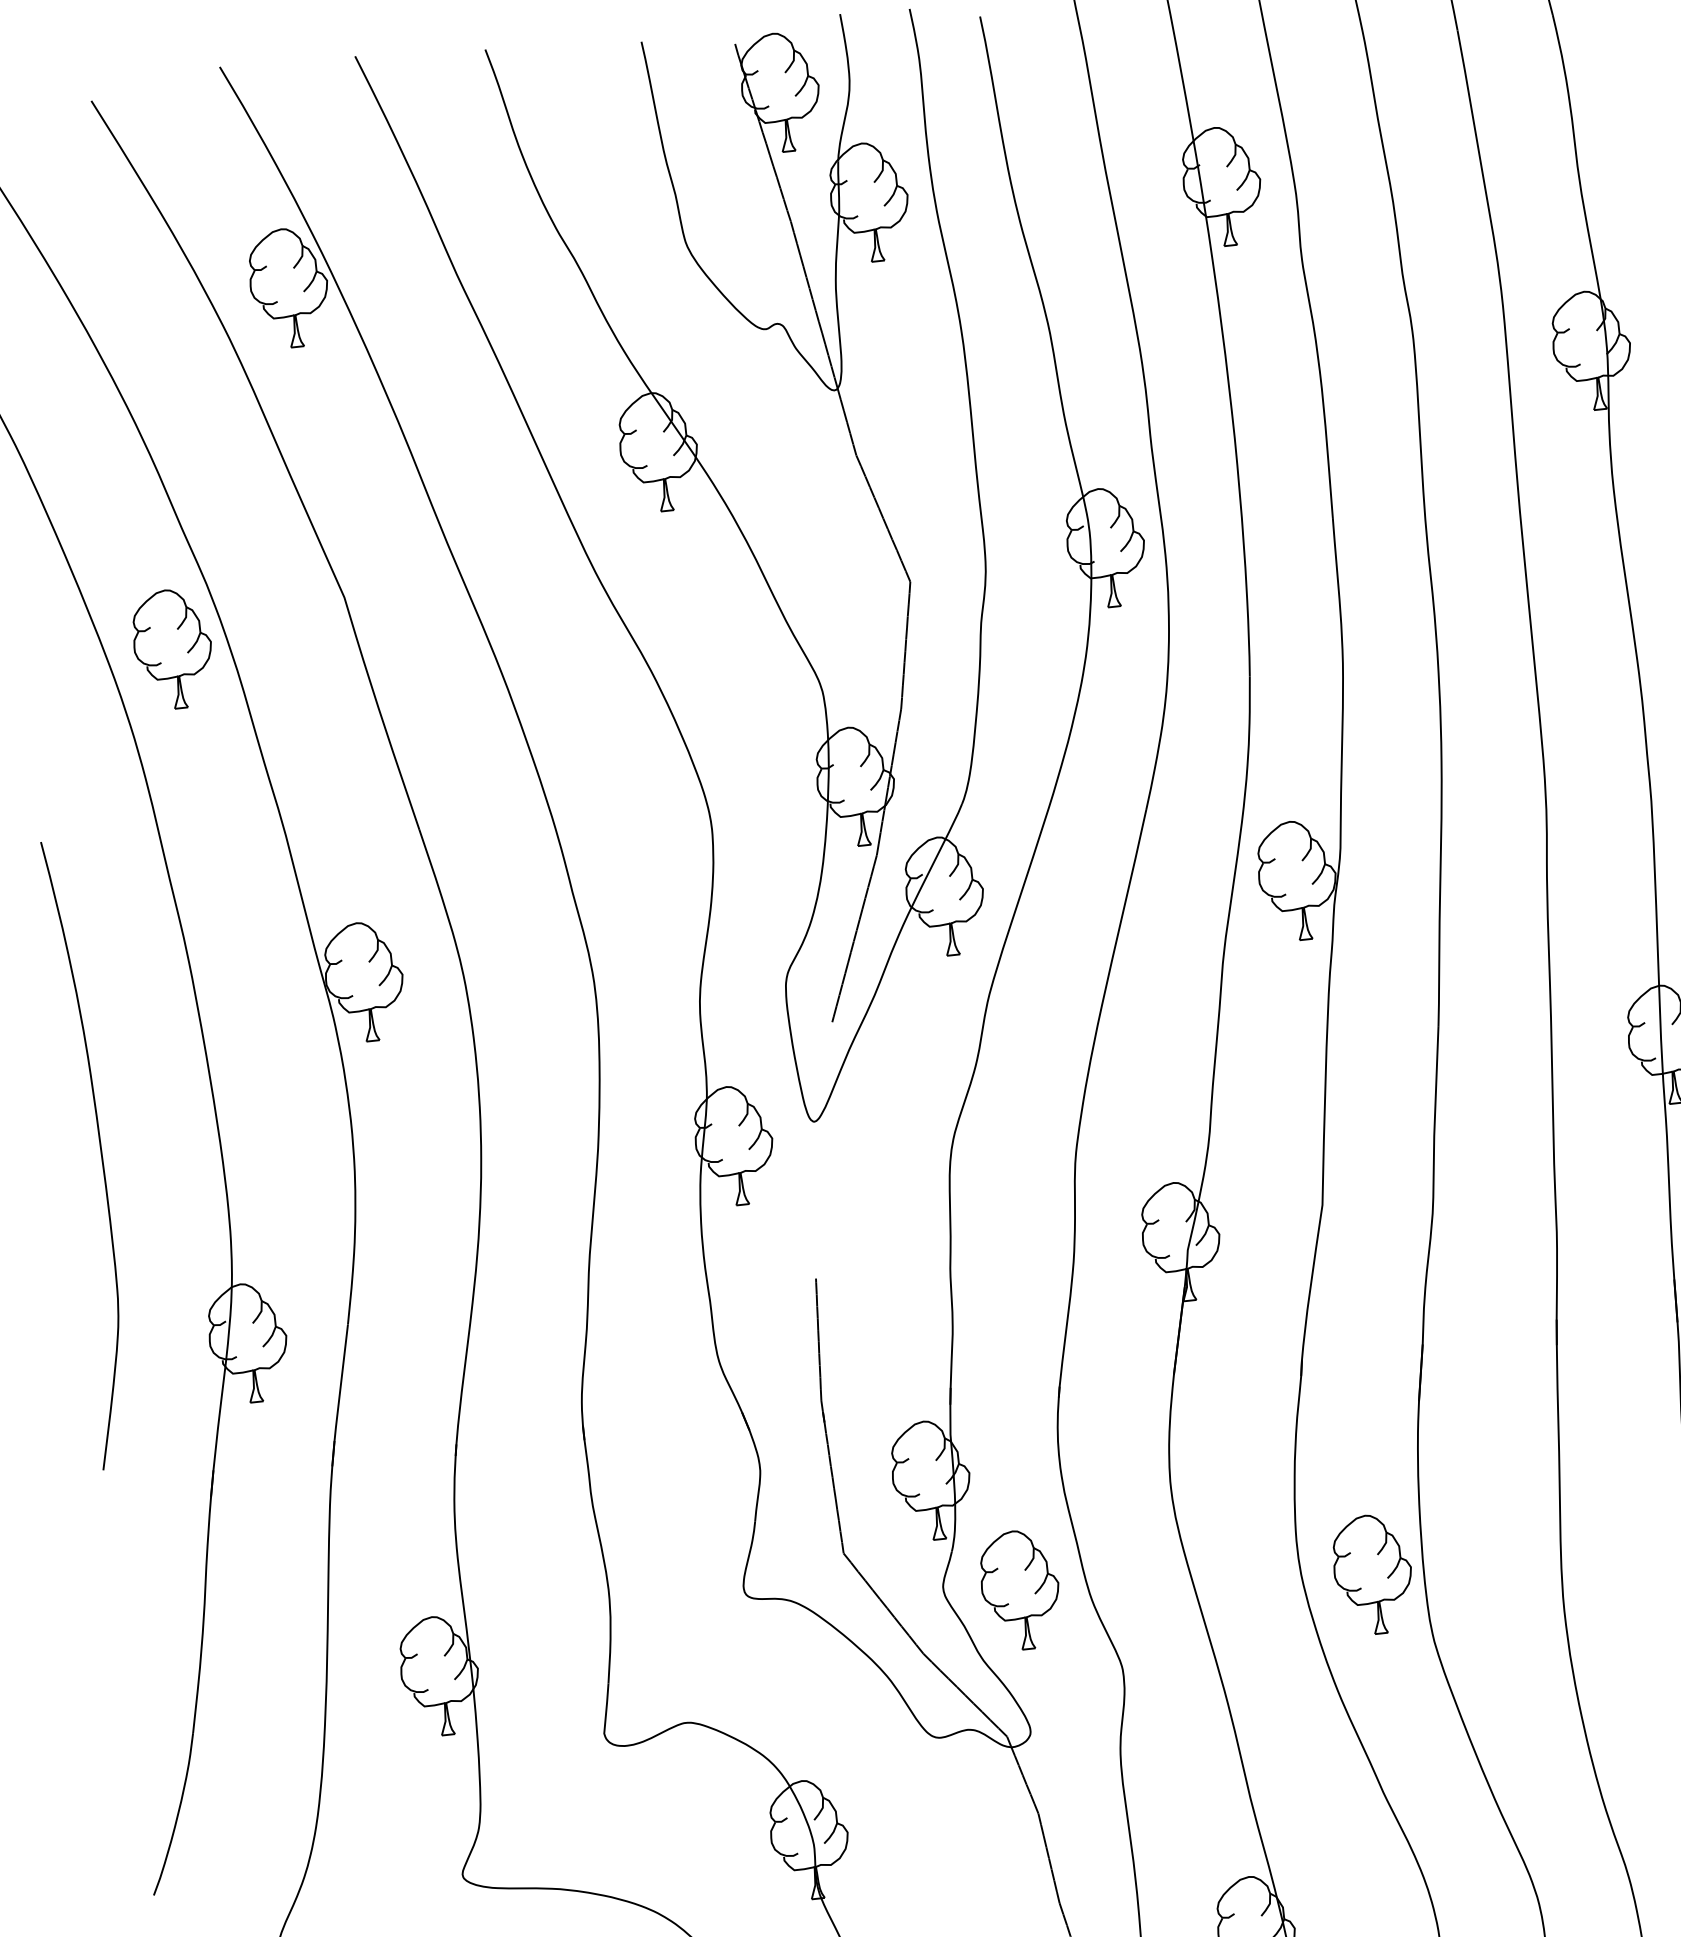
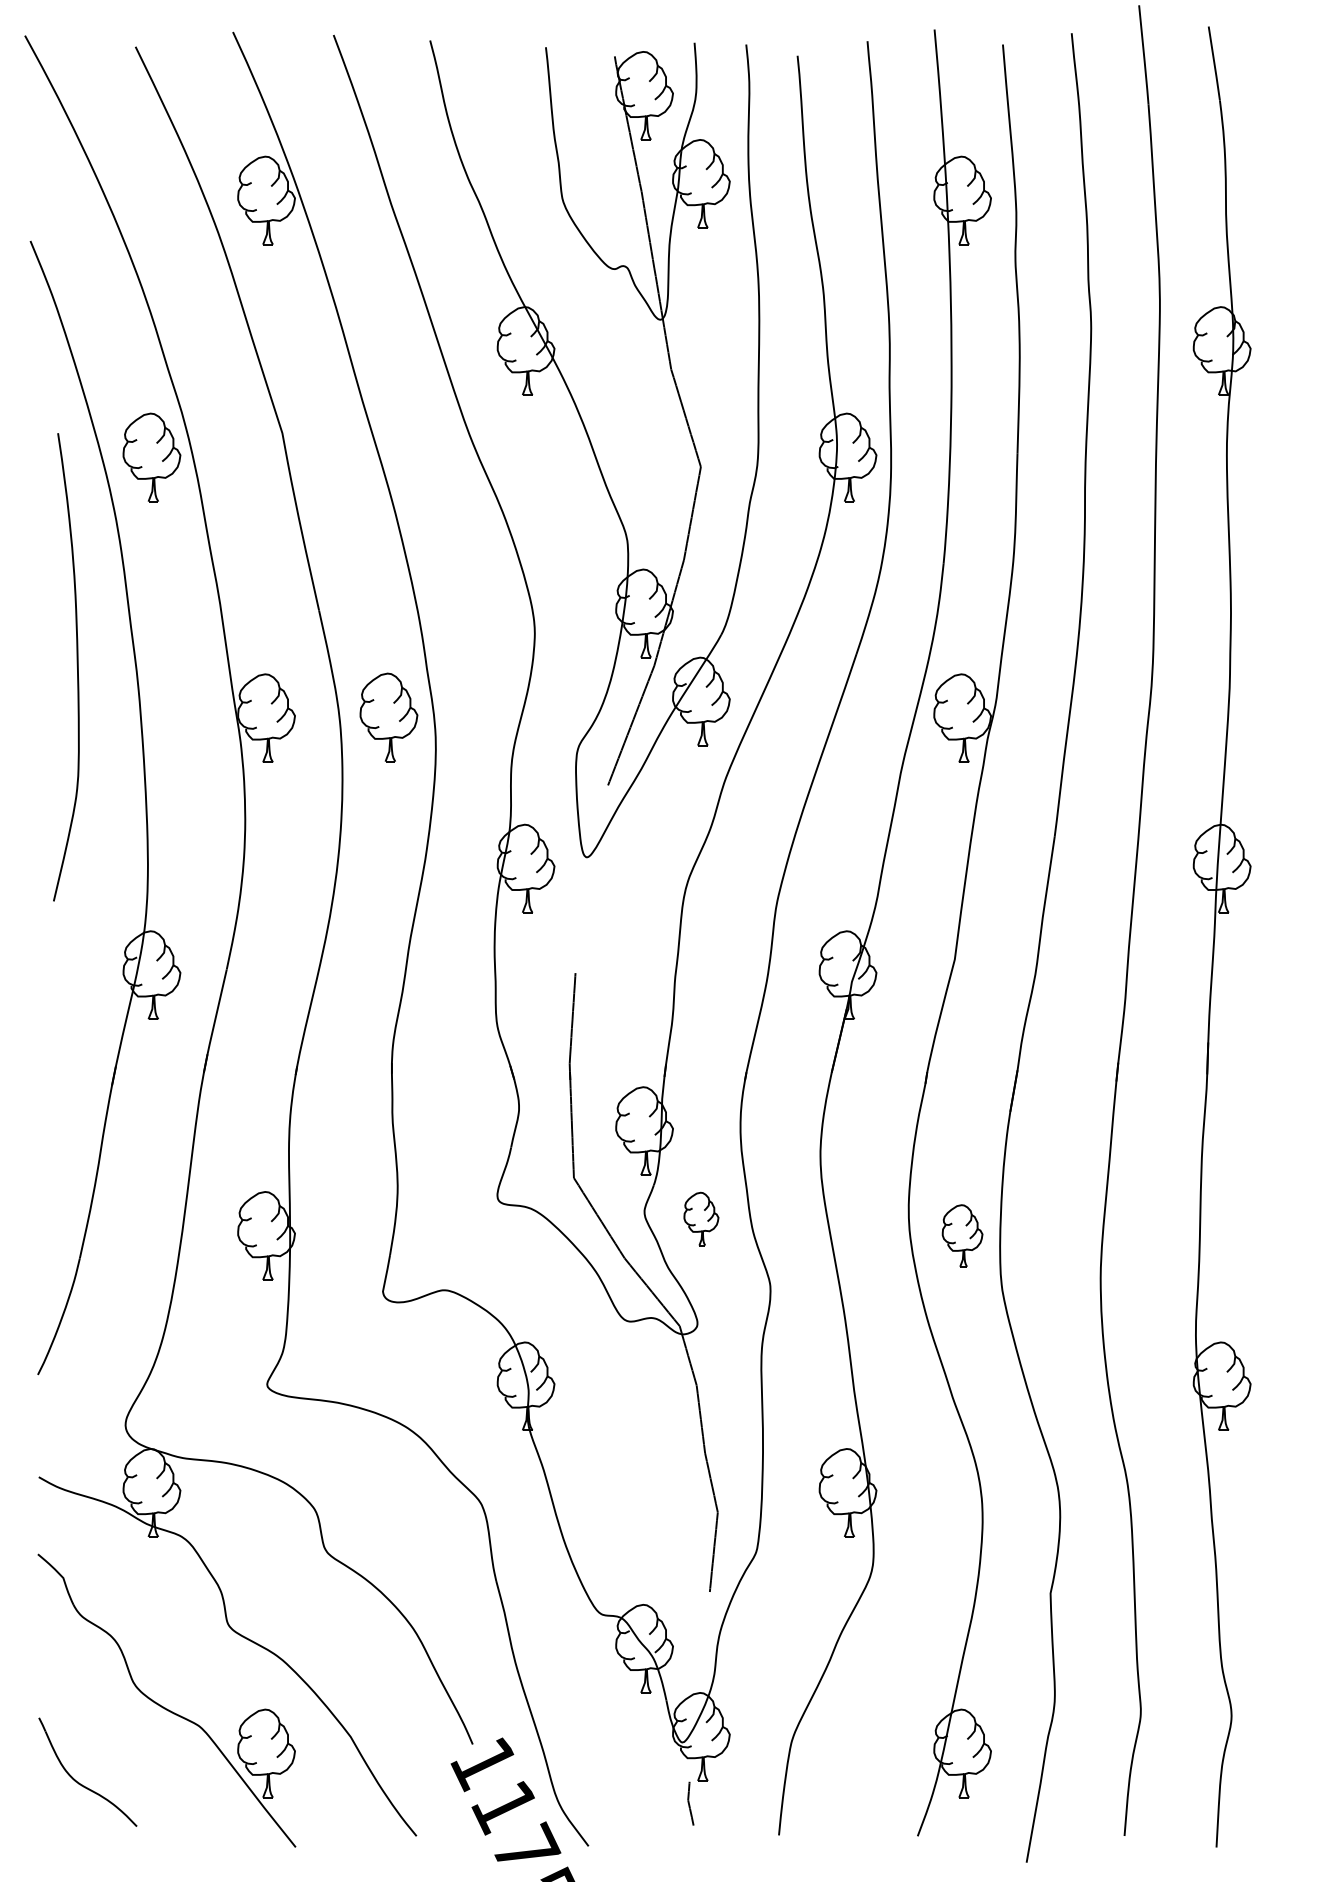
part: (528, 963) -> (388, 717), added
curve: (99, 1152) -> (76, 666), moved
part: (1372, 1573) -> (962, 1235), size x0.7
part: (1020, 1589) -> (701, 1218), size x0.6

